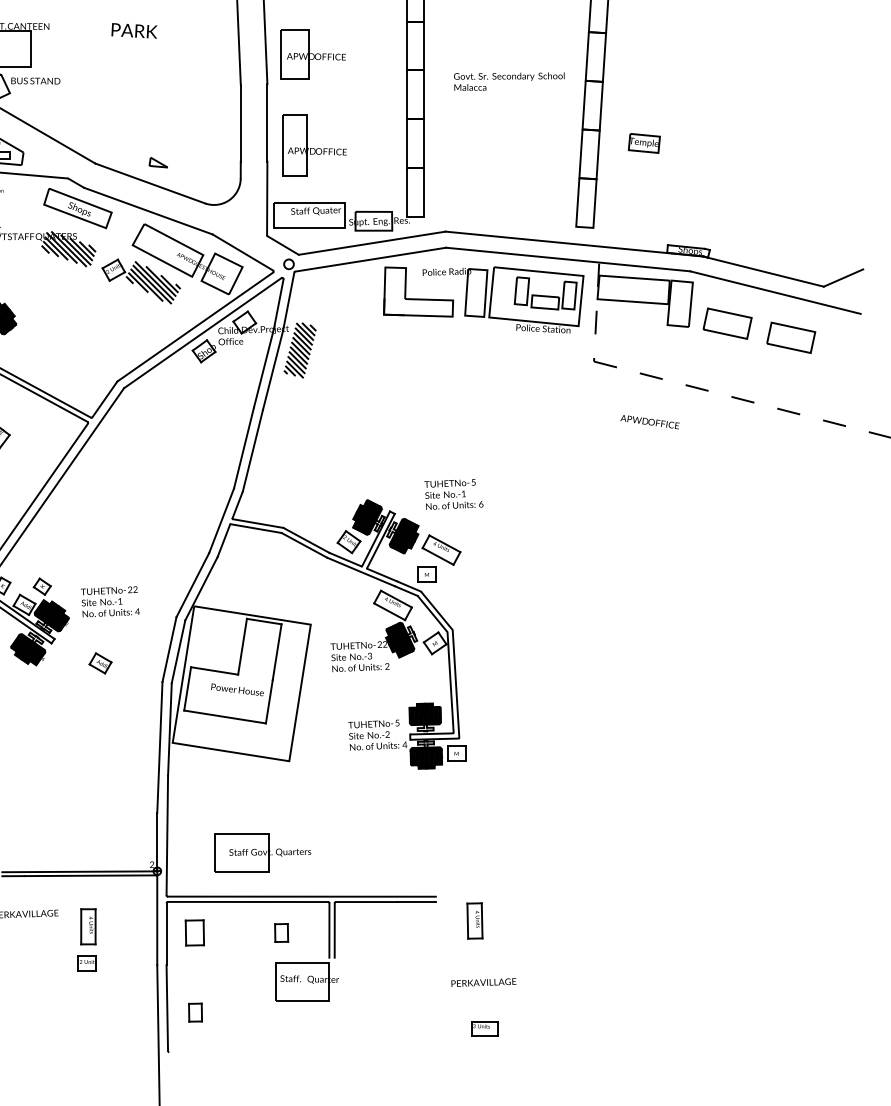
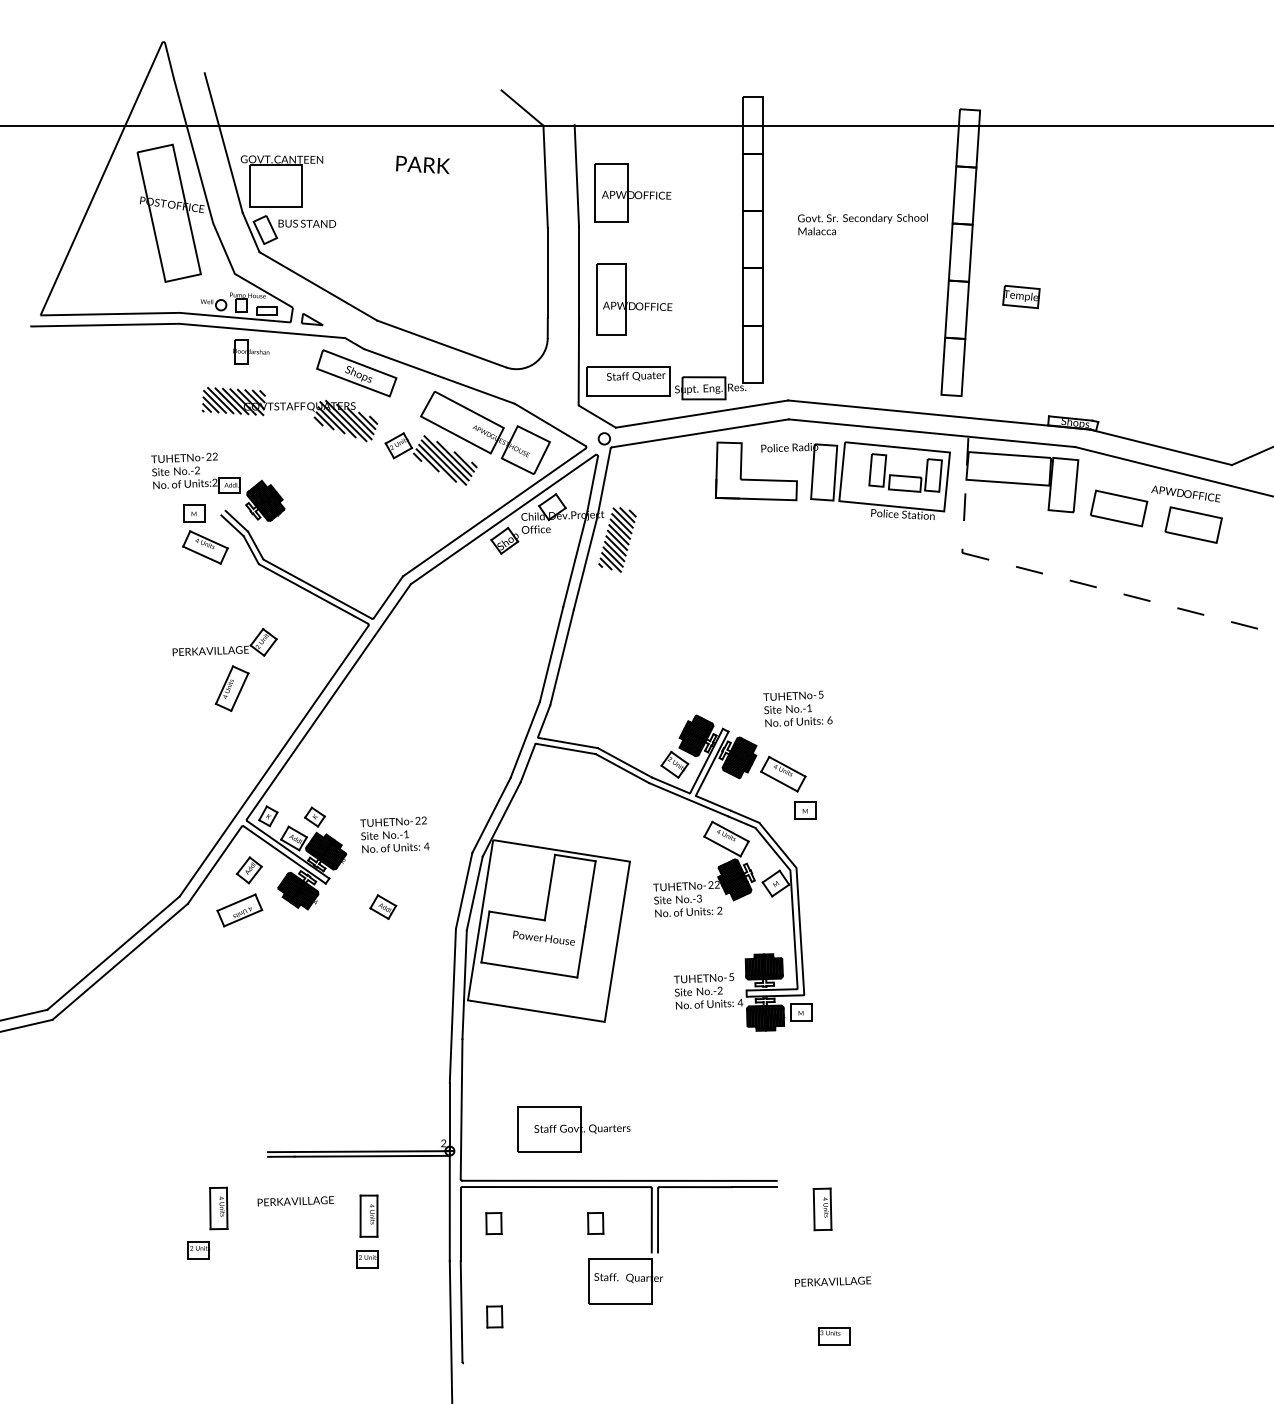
part: (157, 162) -> (311, 319), moved
text: (649, 421) -> (1185, 493), moved
part: (427, 574) -> (805, 810), moved
part: (194, 933) -> (493, 1223), size x0.71

